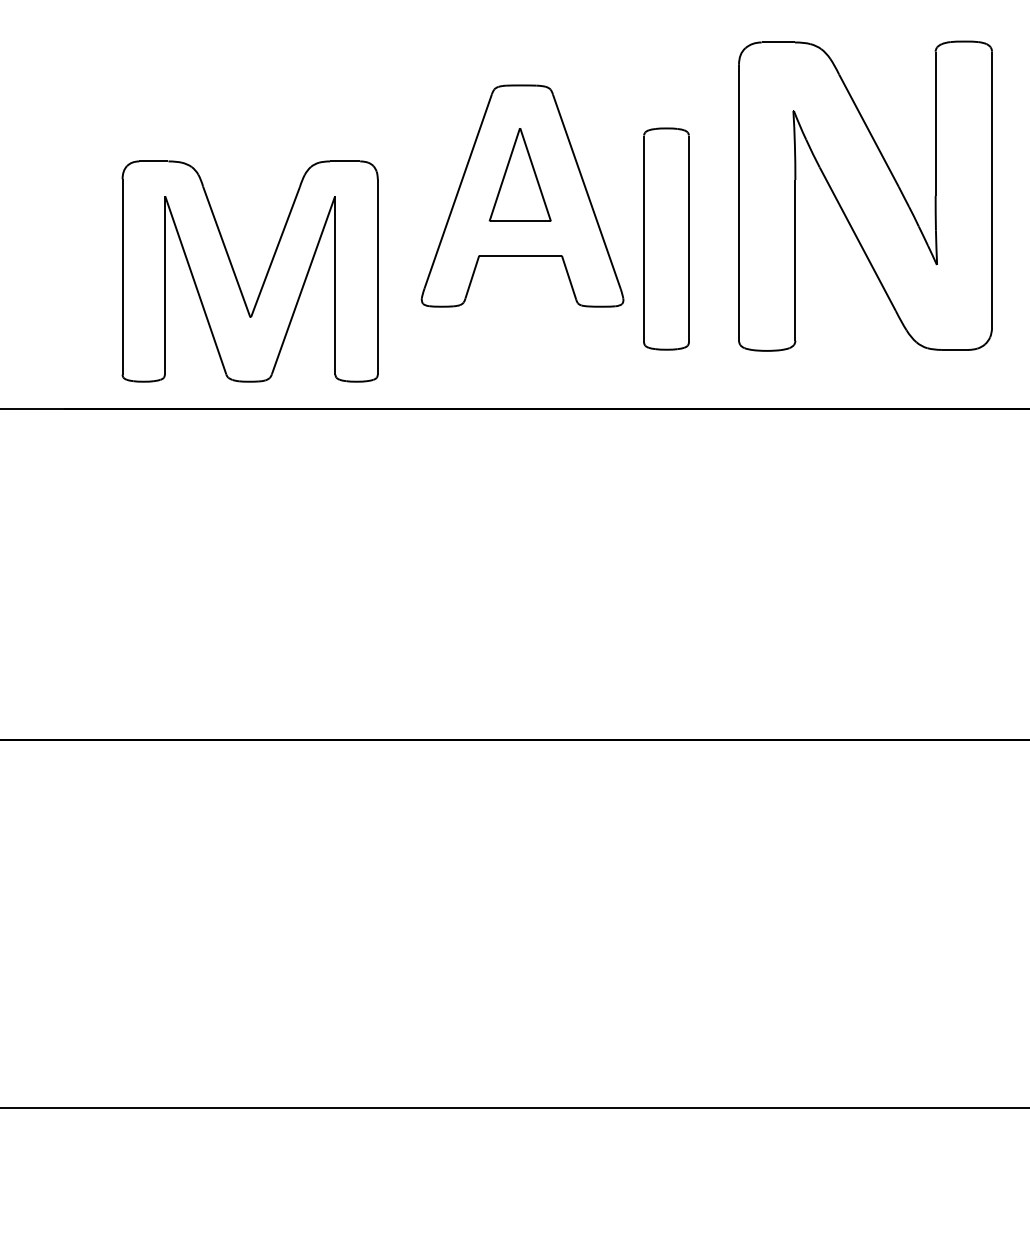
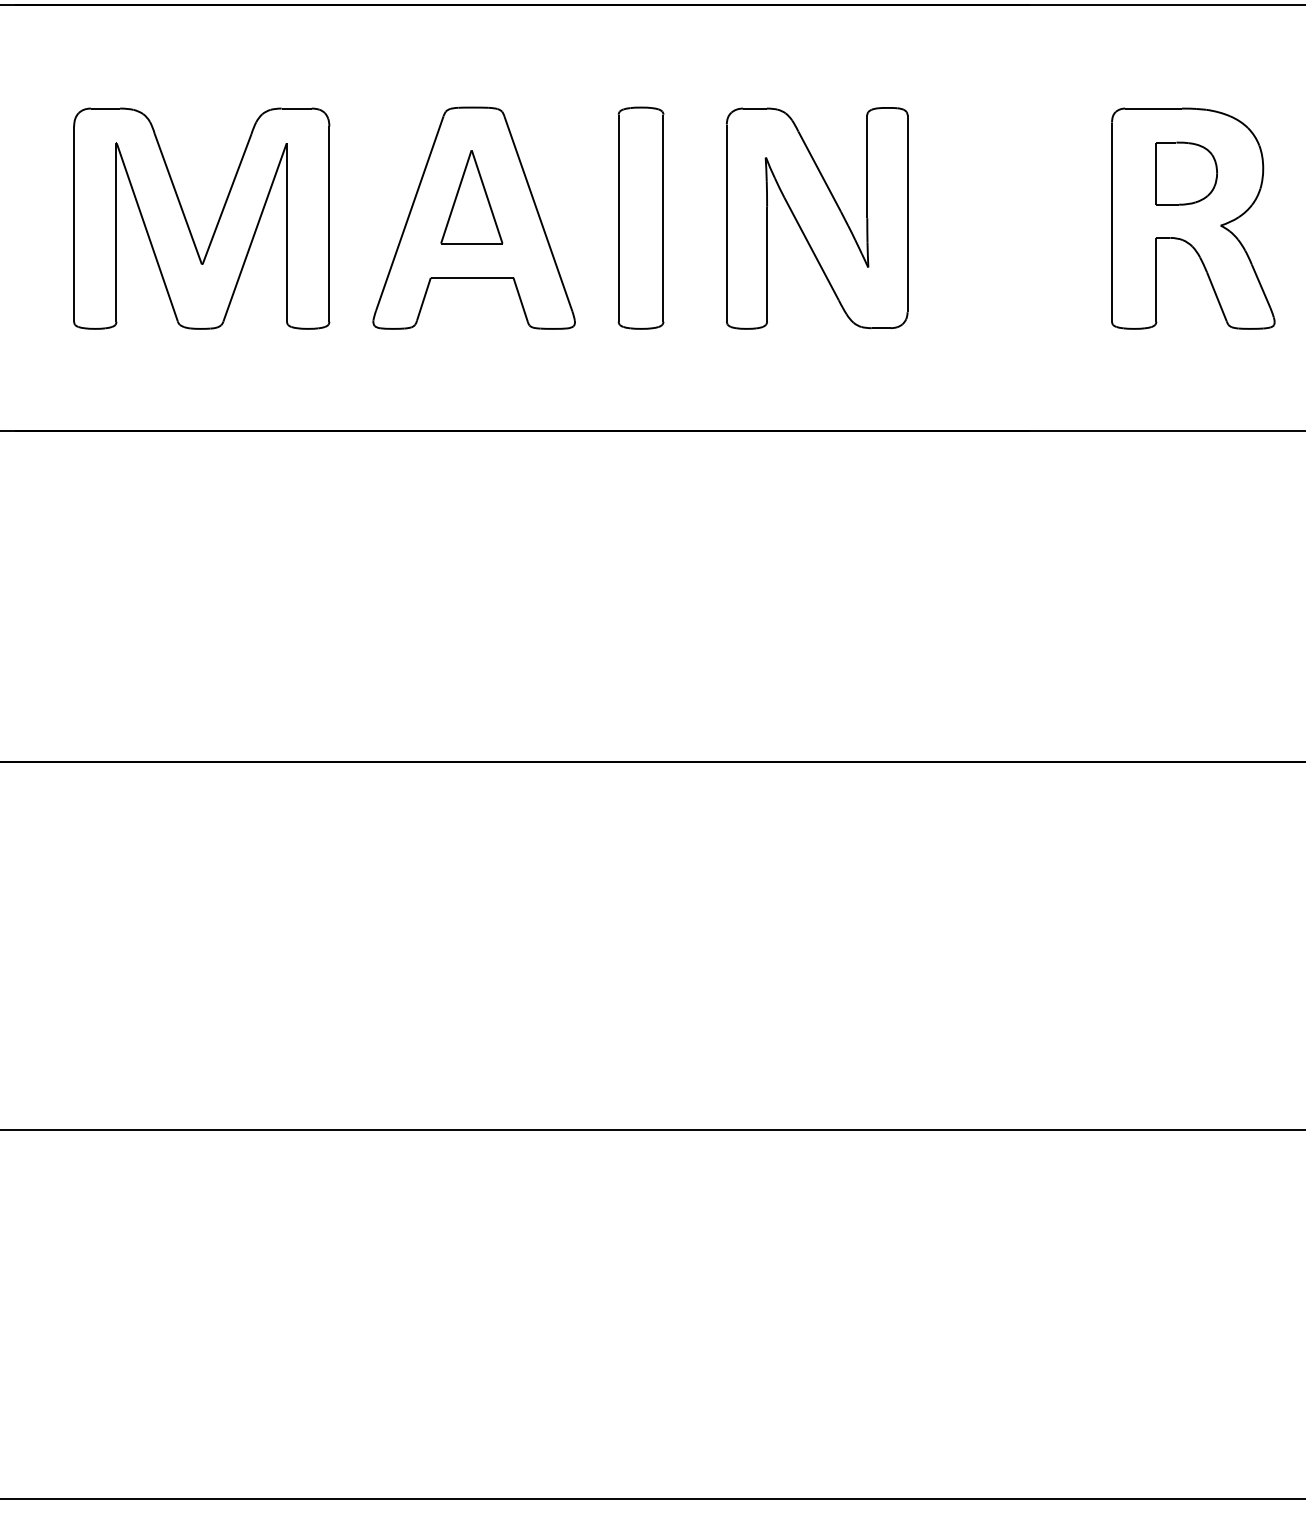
part: (865, 196) -> (817, 218), size x0.71
part: (665, 238) -> (640, 217), moved
part: (236, 276) -> (188, 223), moved

